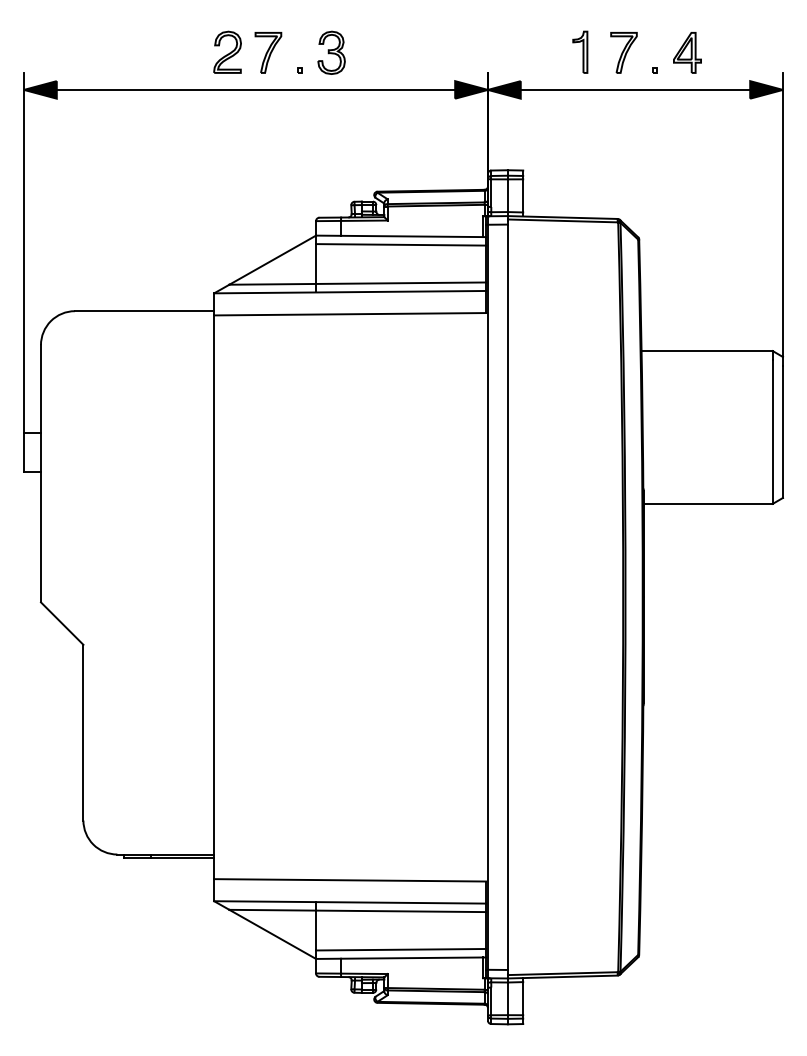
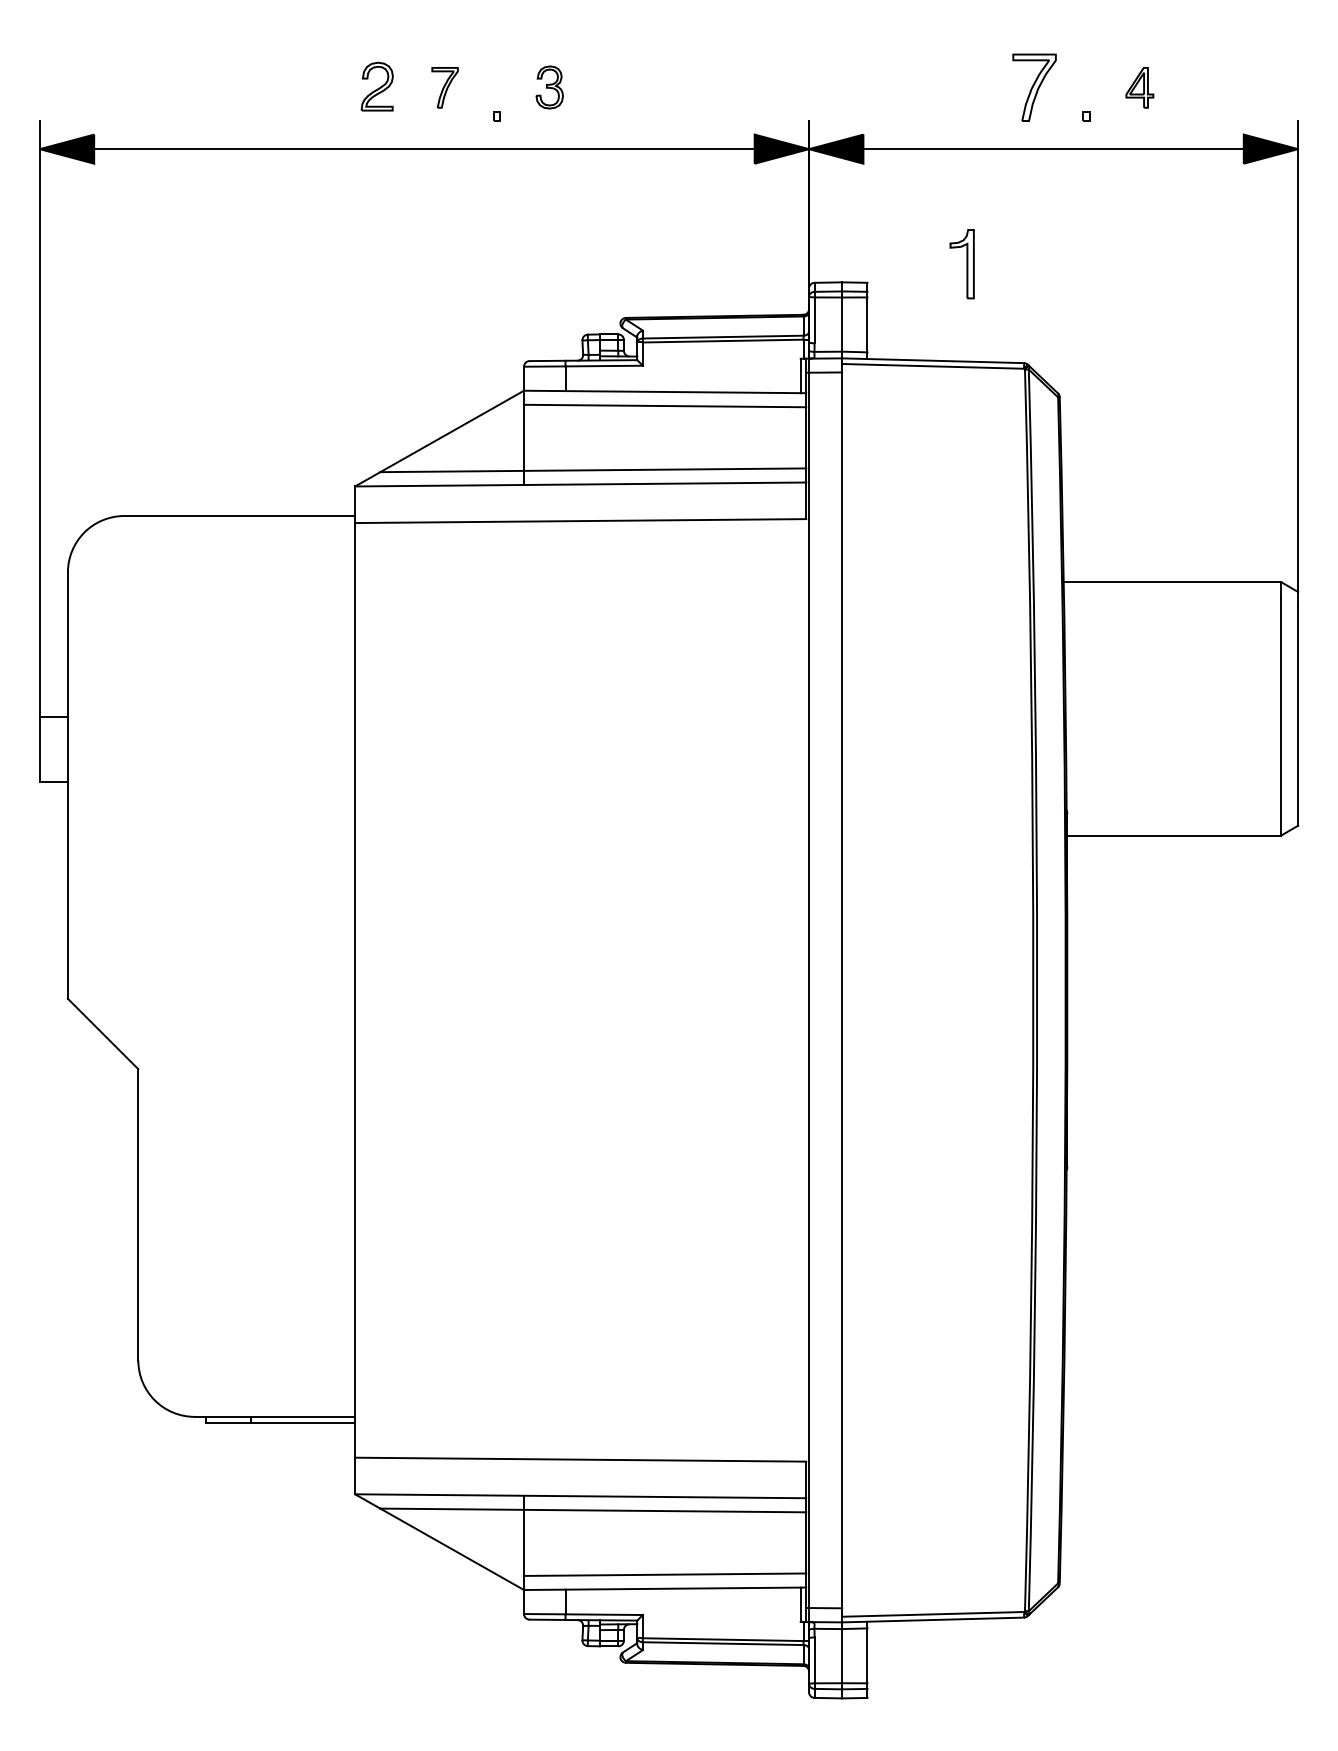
part: (227, 51) -> (377, 85), size x0.7
part: (580, 51) -> (962, 262), moved
part: (268, 52) -> (445, 87), size x0.6
part: (331, 52) -> (549, 87), size x0.6
part: (687, 52) -> (1139, 87), size x0.6

